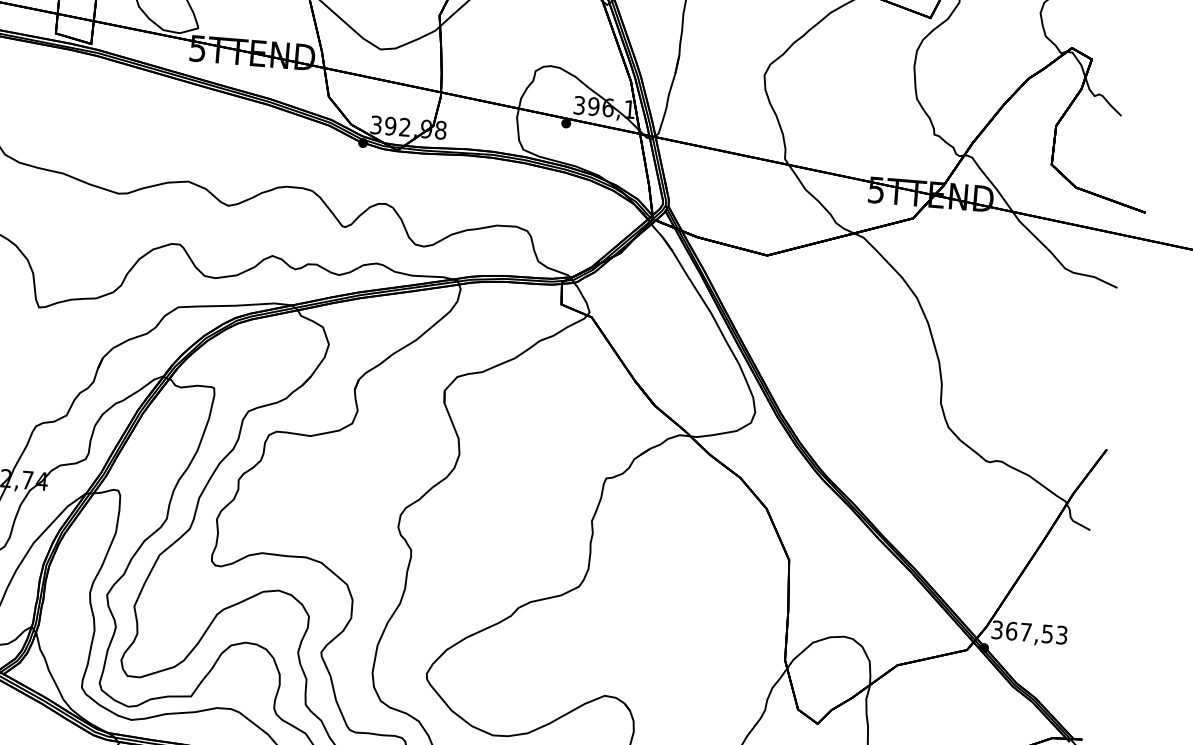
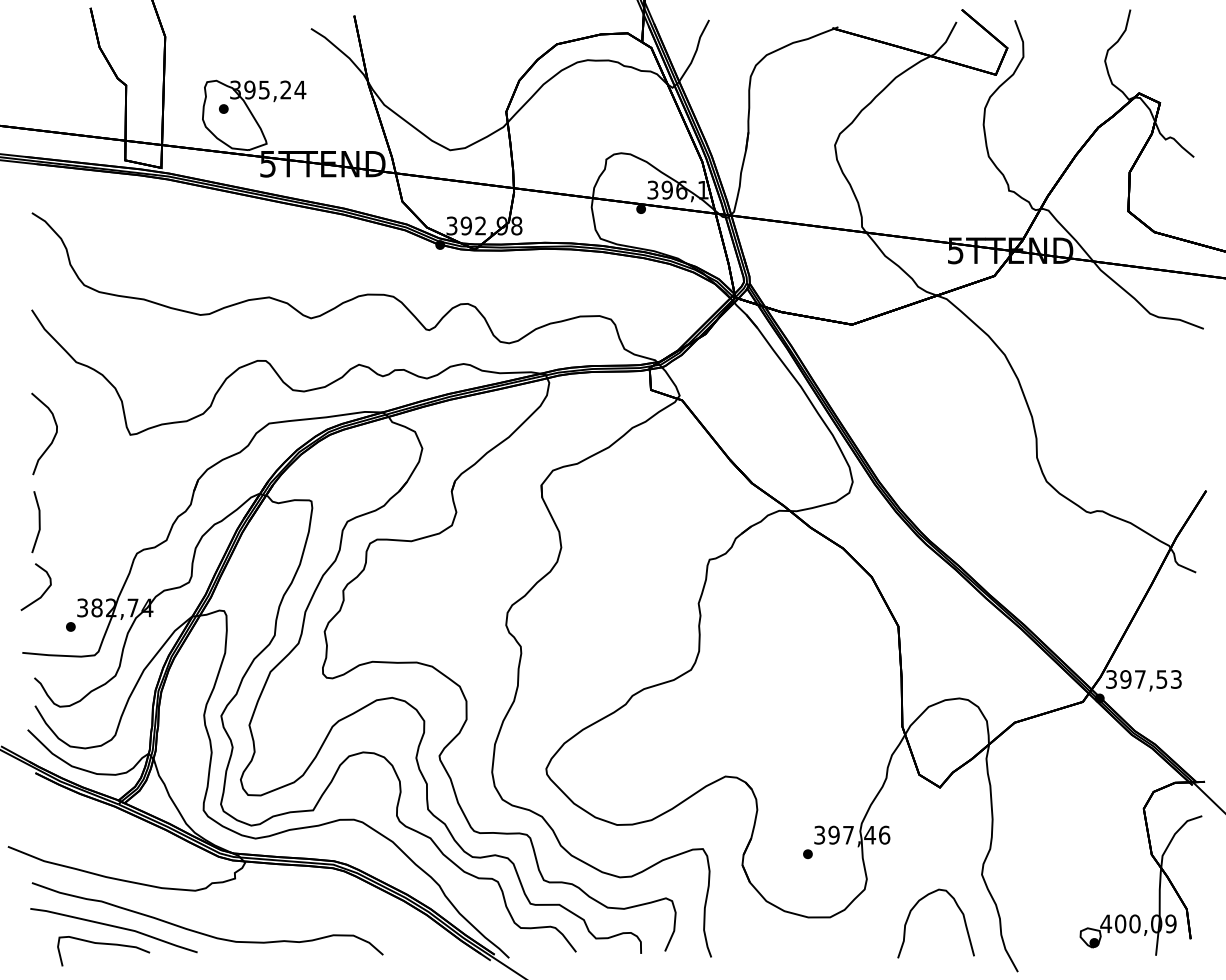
text: (1011, 631) -> (1125, 679), 367,53 -> 397,53

